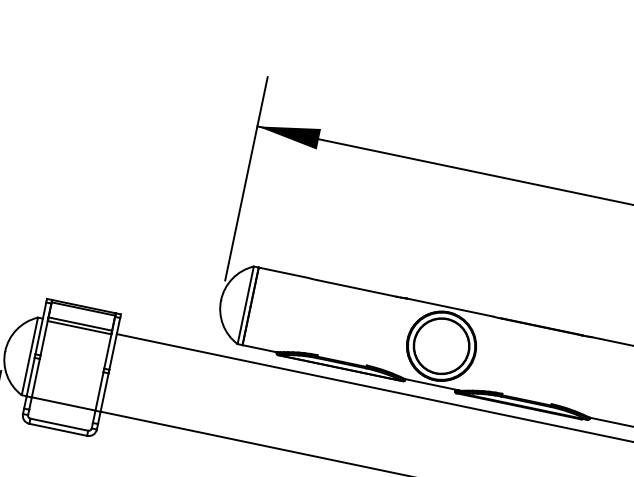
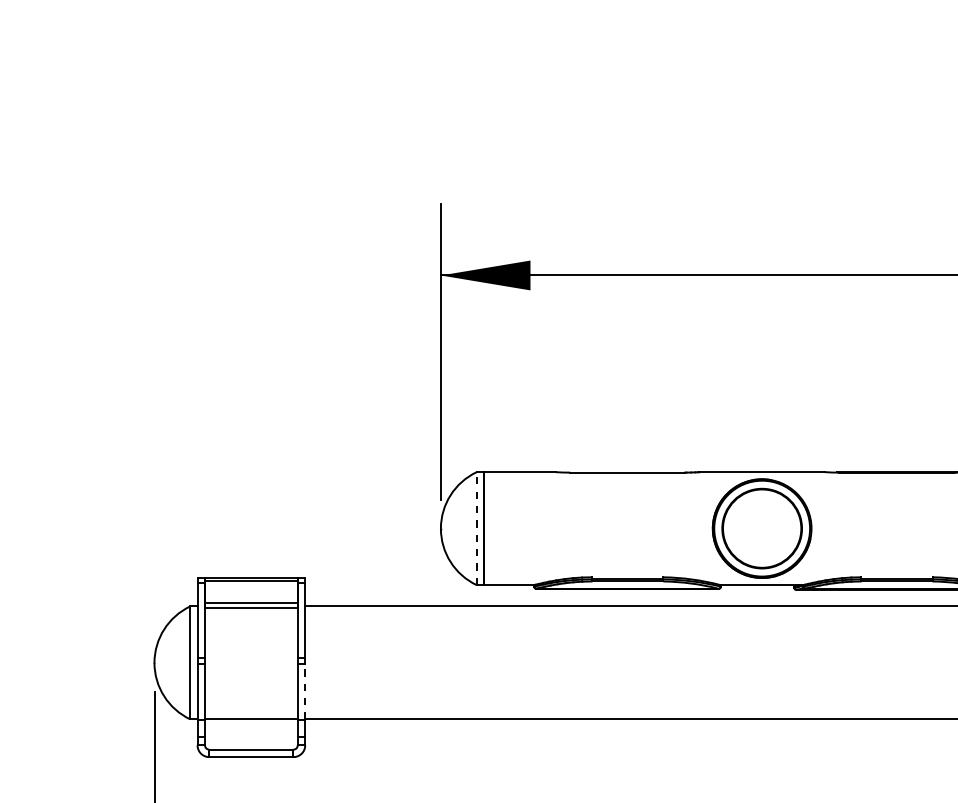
line: (245, 305) -> (476, 528), solid -> dashed
line: (104, 392) -> (305, 691), solid -> dashed

